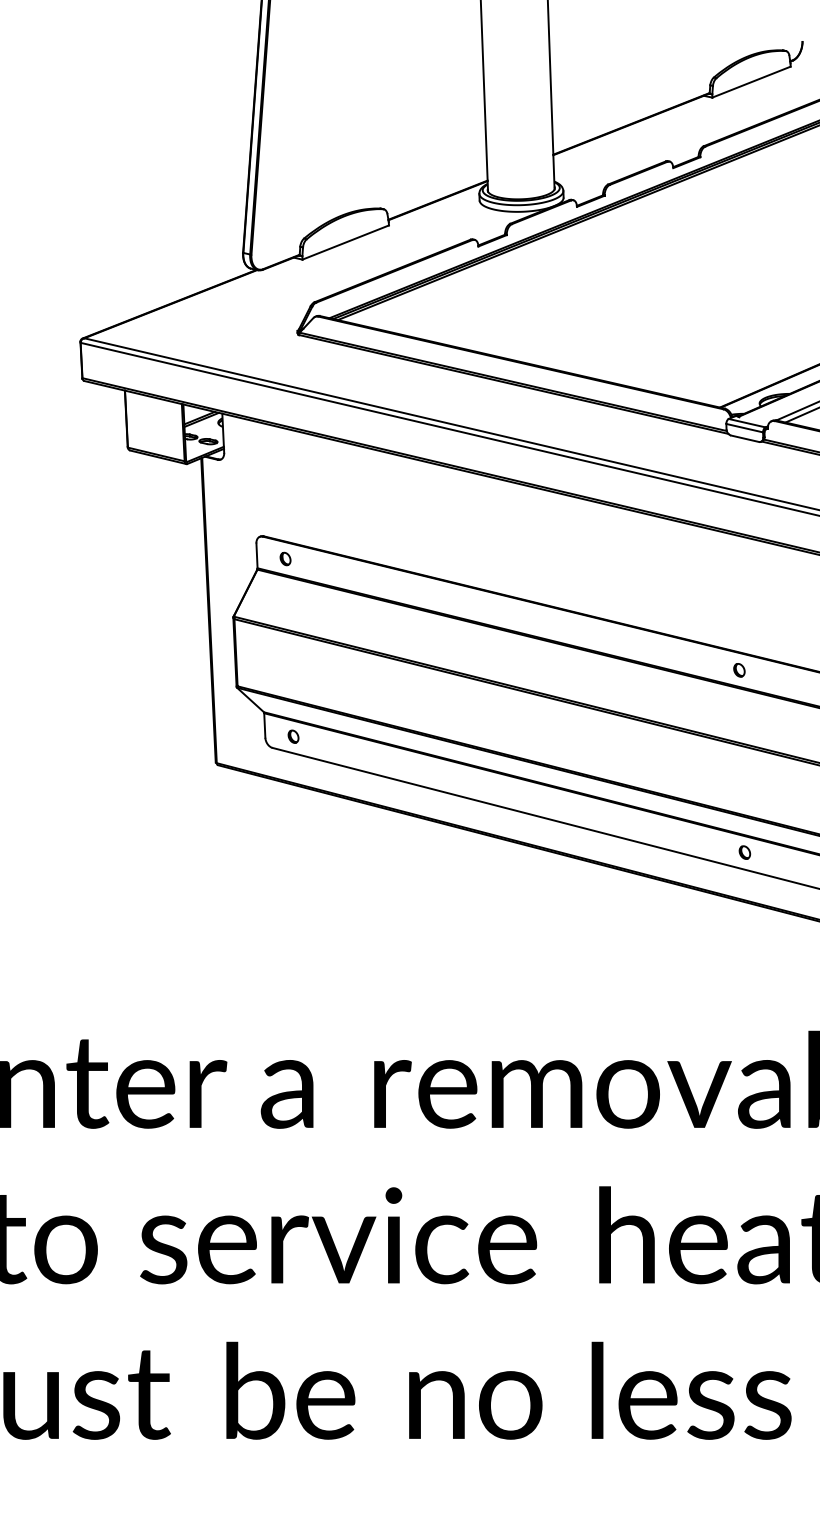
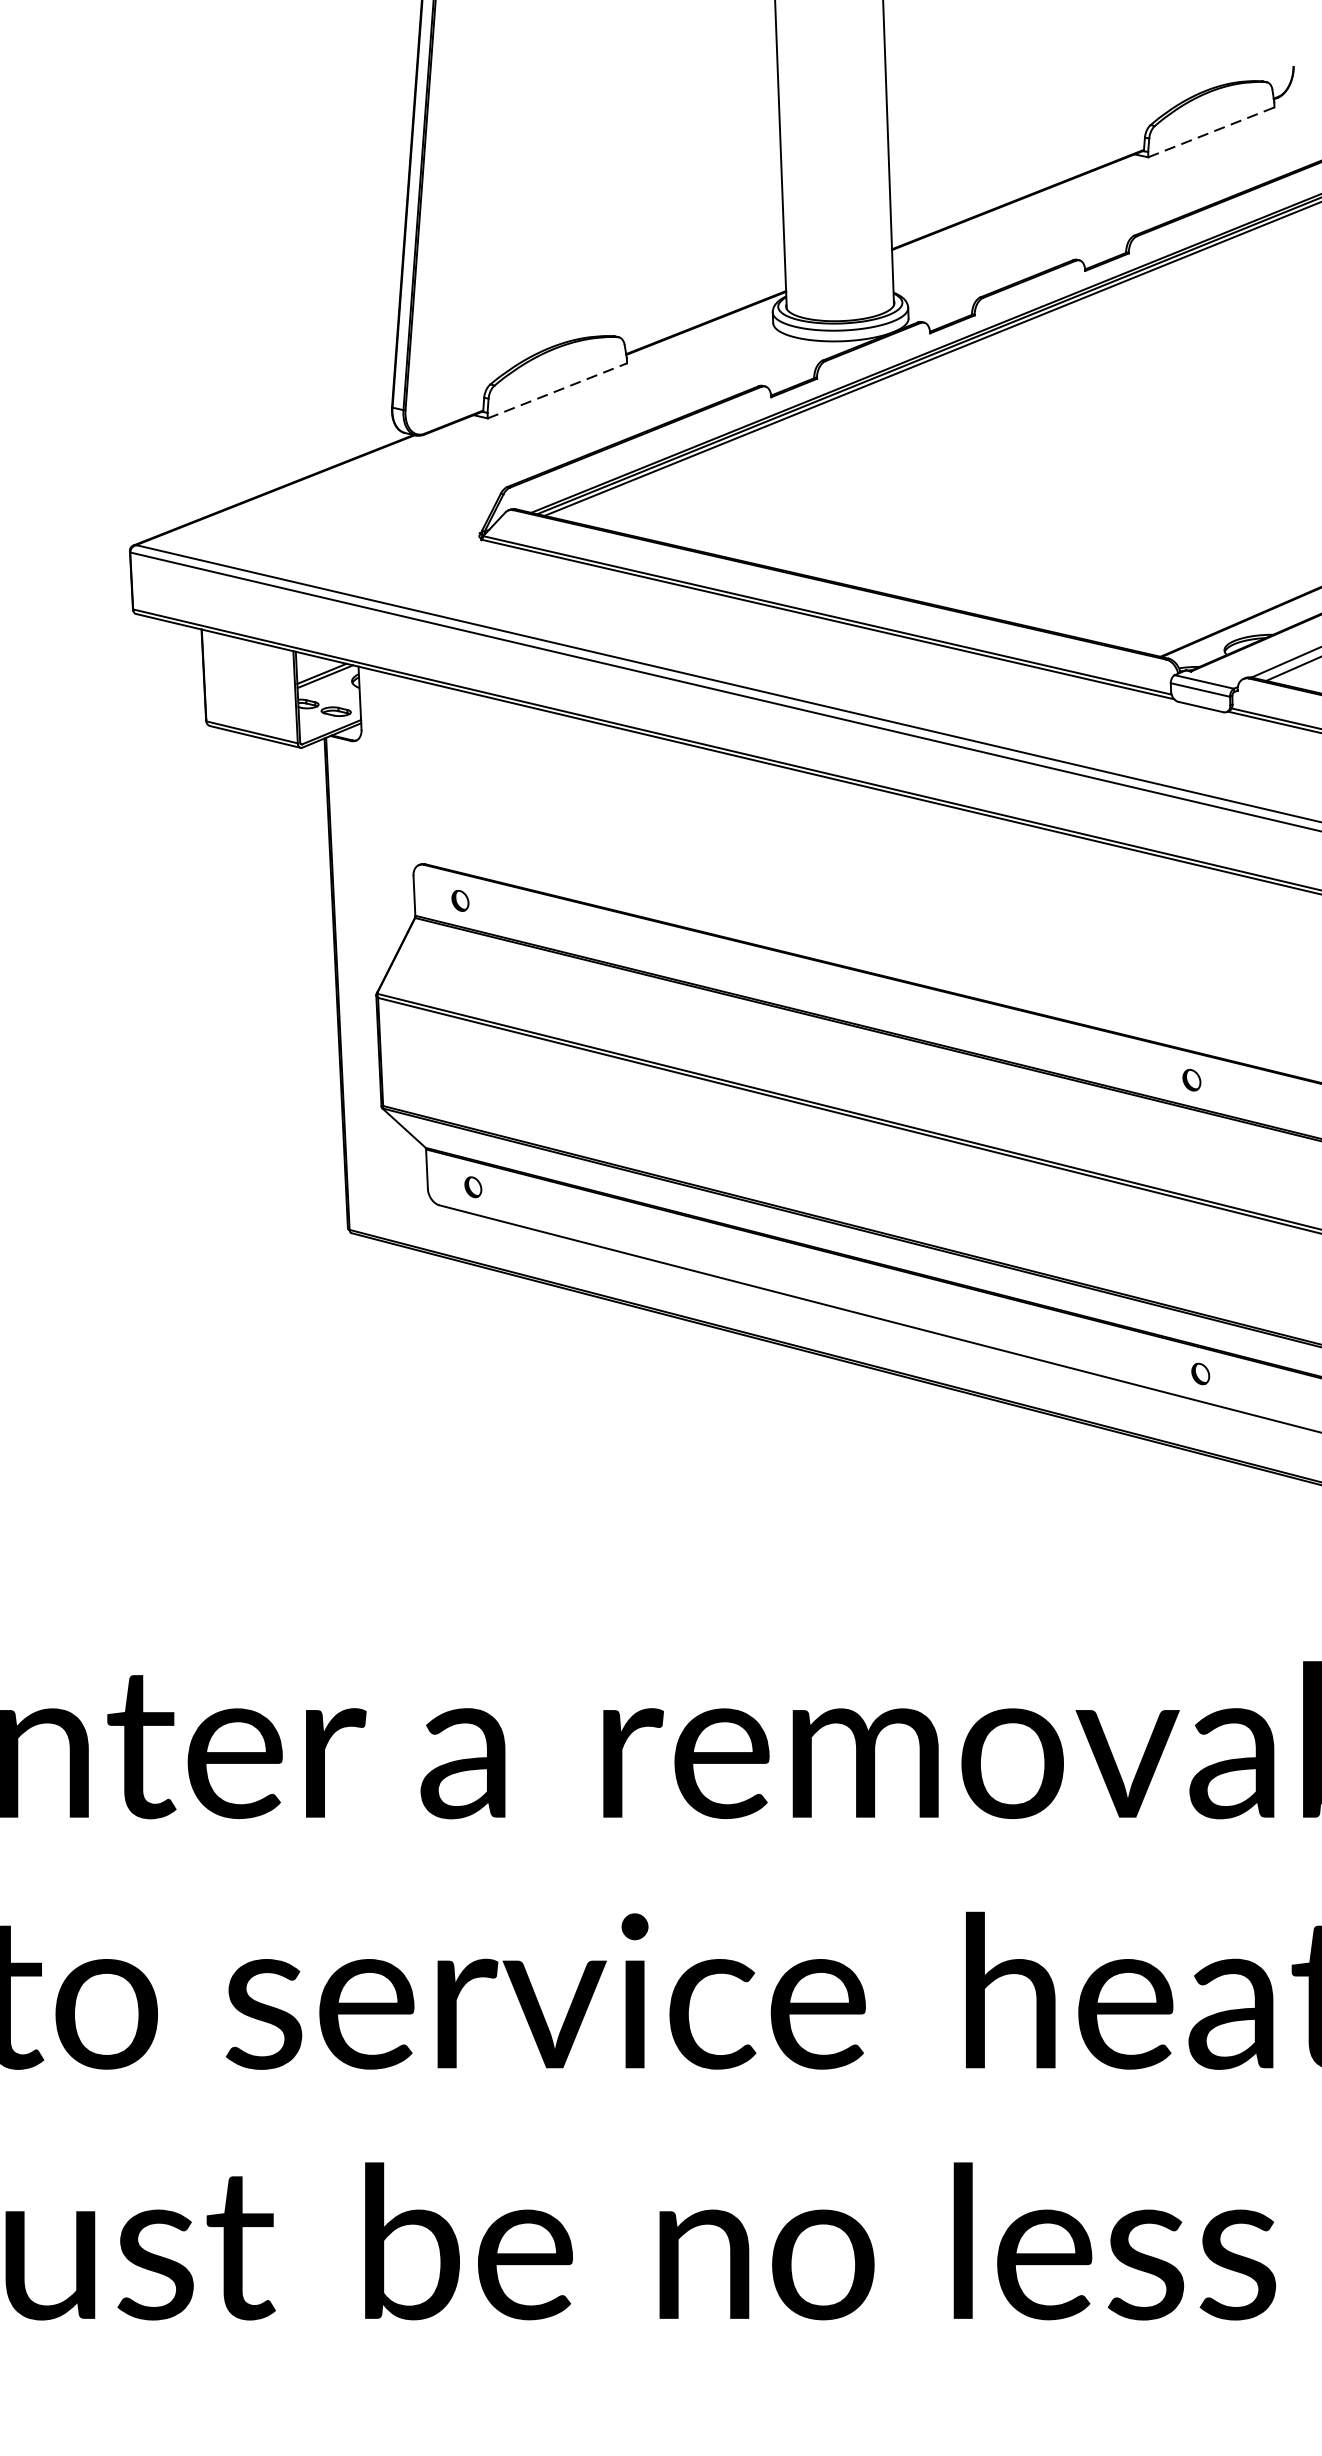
line: (751, 81) -> (1211, 131), solid -> dashed
line: (346, 242) -> (558, 390), solid -> dashed

